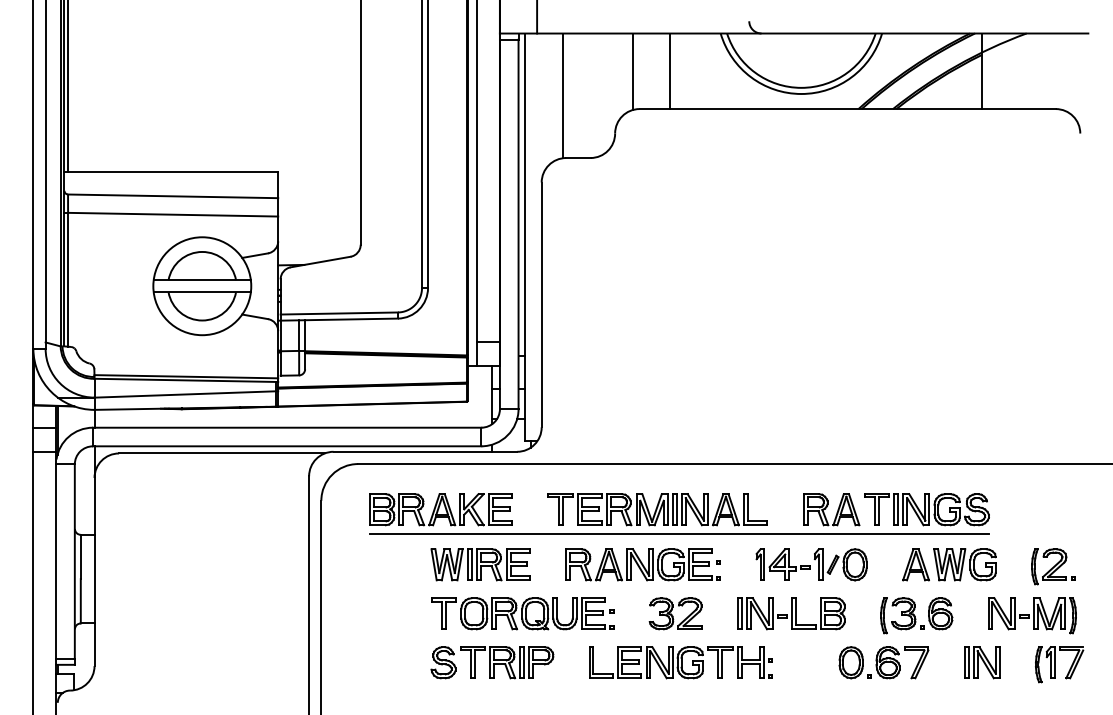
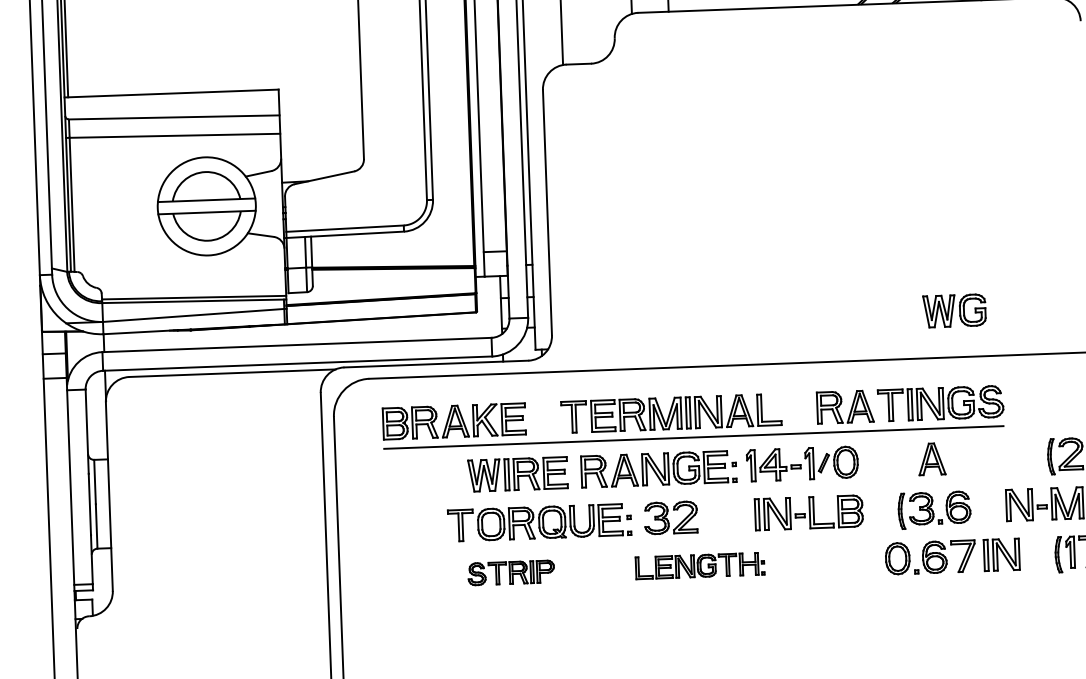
part: (480, 564) -> (517, 474), moved
part: (811, 564) -> (802, 463), moved
part: (964, 564) -> (954, 310), moved
part: (675, 613) -> (670, 517), moved
part: (492, 662) -> (511, 572), size x0.7
part: (680, 662) -> (699, 565), size x0.7
part: (883, 662) -> (930, 557), moved

